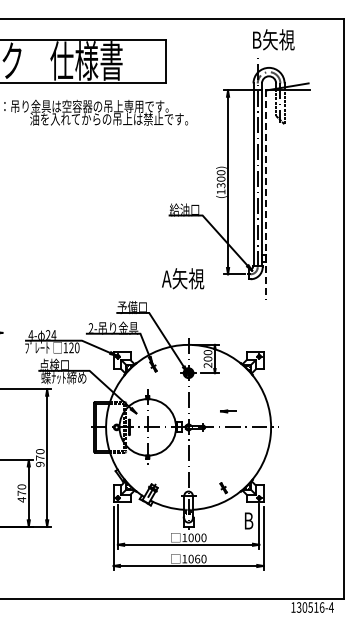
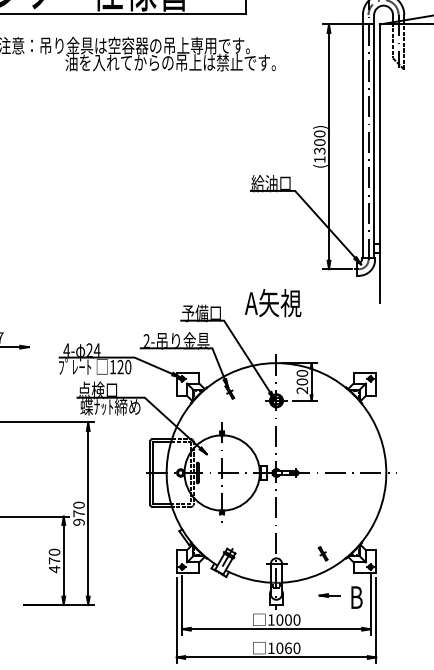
line: (266, 195) -> (380, 164), dashed -> solid
text: (183, 278) -> (273, 302), moved
part: (228, 411) -> (329, 595), moved

